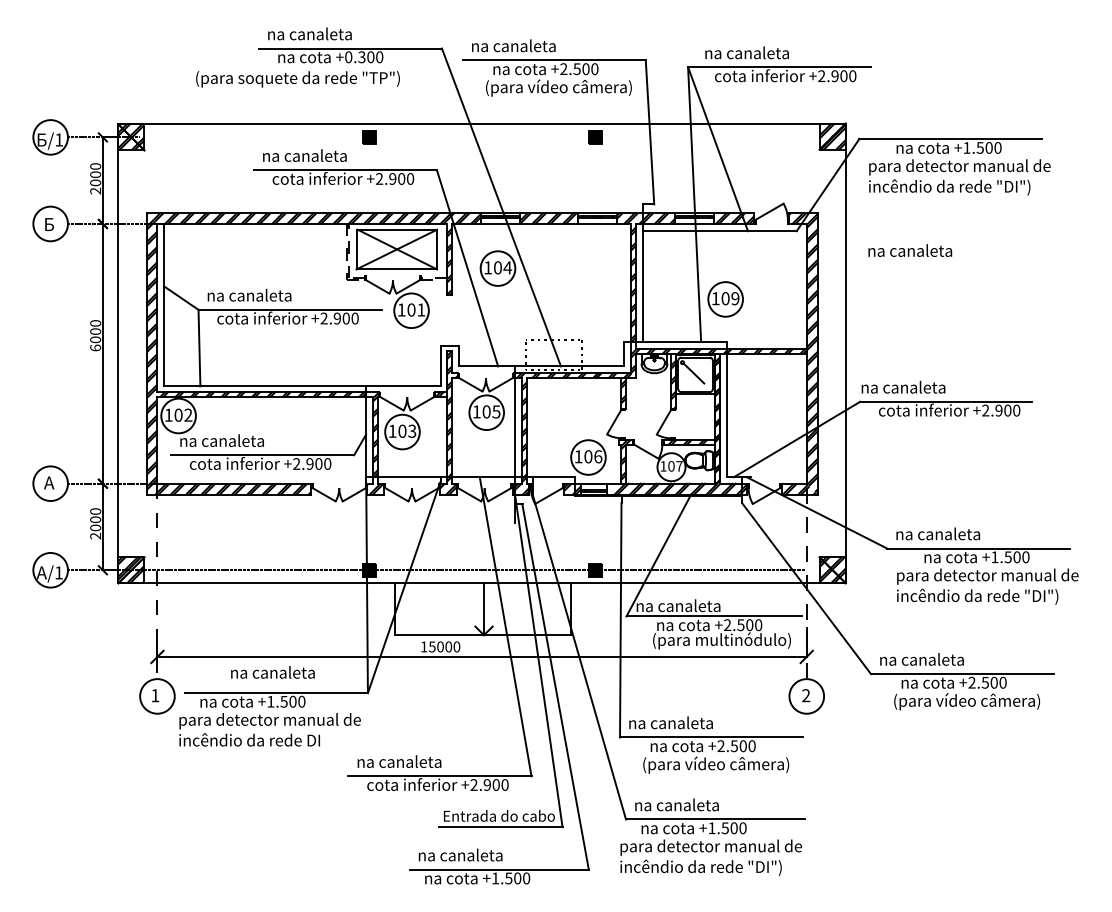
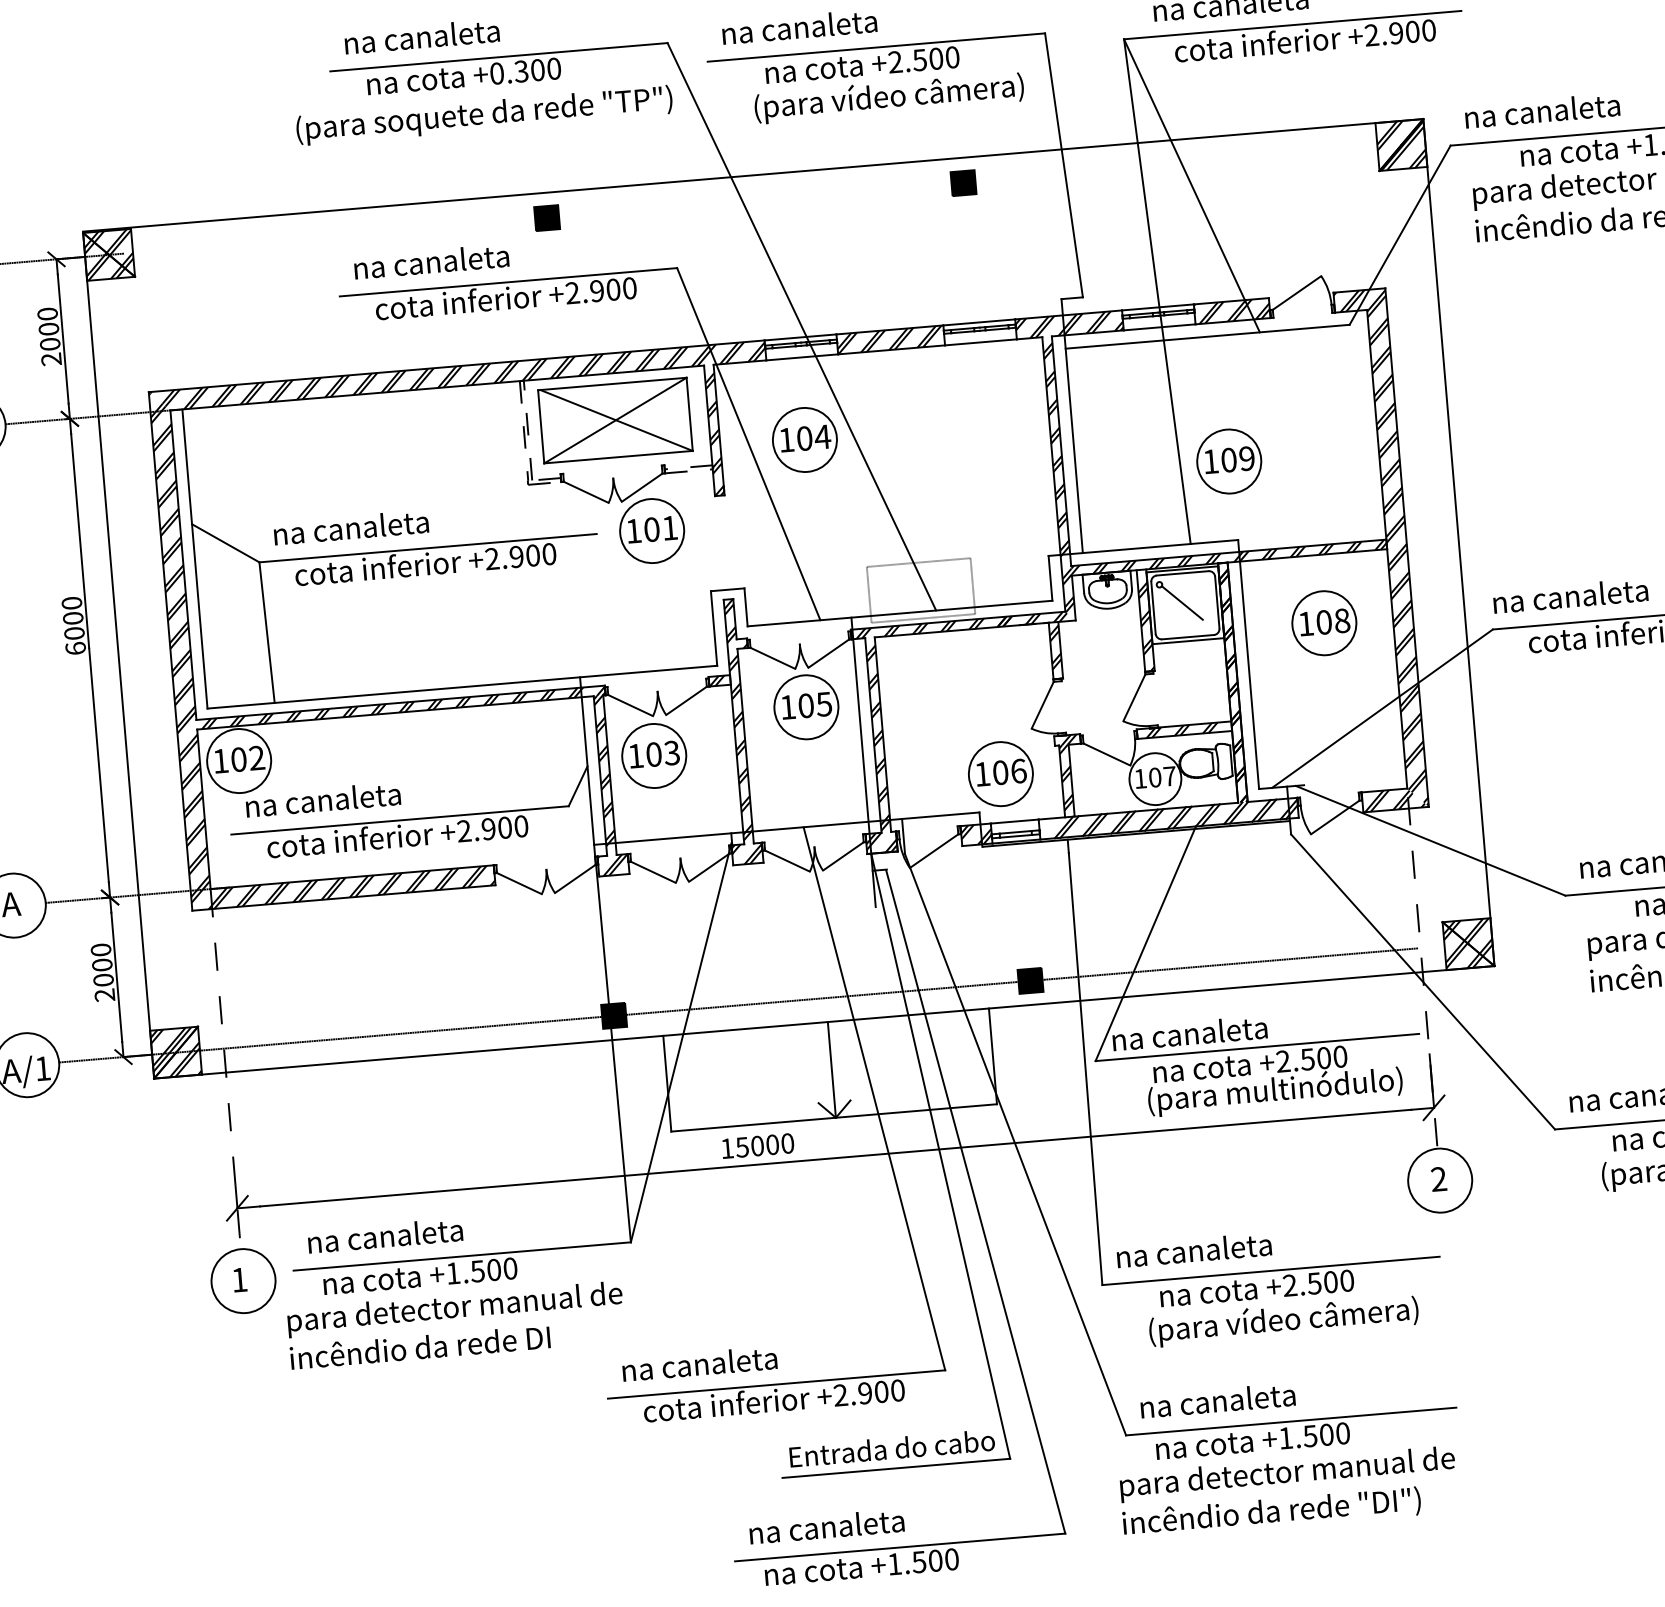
text: (297, 79) -> (483, 115), moved
text: (910, 250) -> (1542, 110), moved
part: (769, 390) -> (1324, 622), added
text: (272, 672) -> (384, 1235), moved

